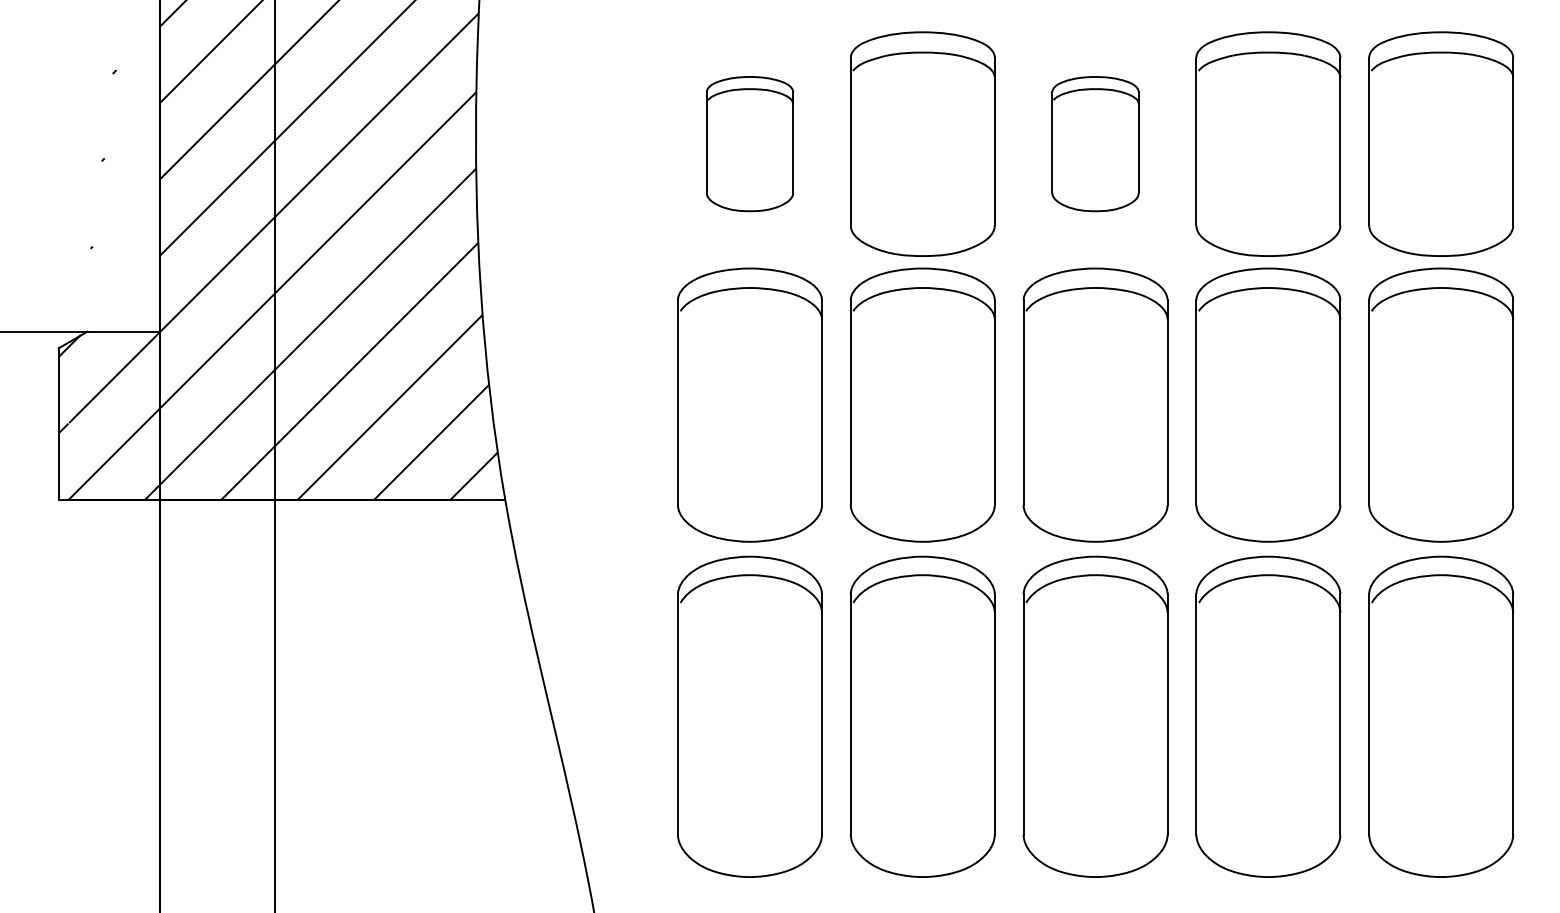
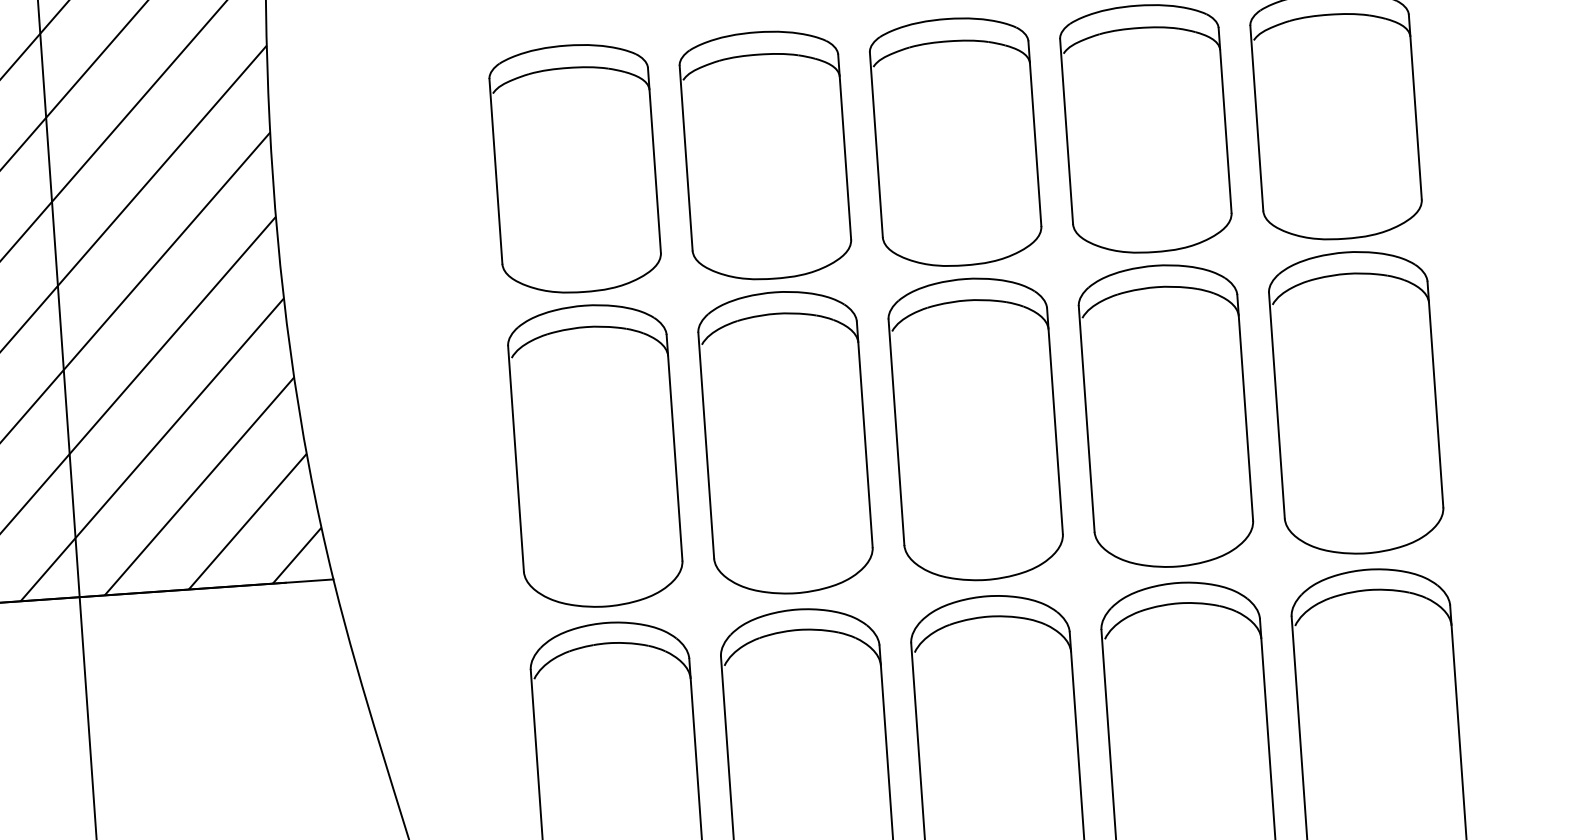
part: (749, 143) -> (574, 168), size x1.67
part: (1095, 143) -> (955, 141), size x1.67

